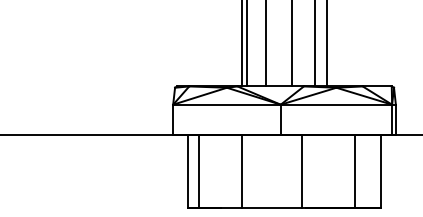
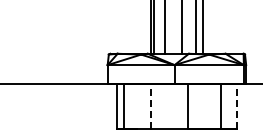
line: (242, 171) -> (150, 106), solid -> dashed
line: (380, 171) -> (236, 106), solid -> dashed

